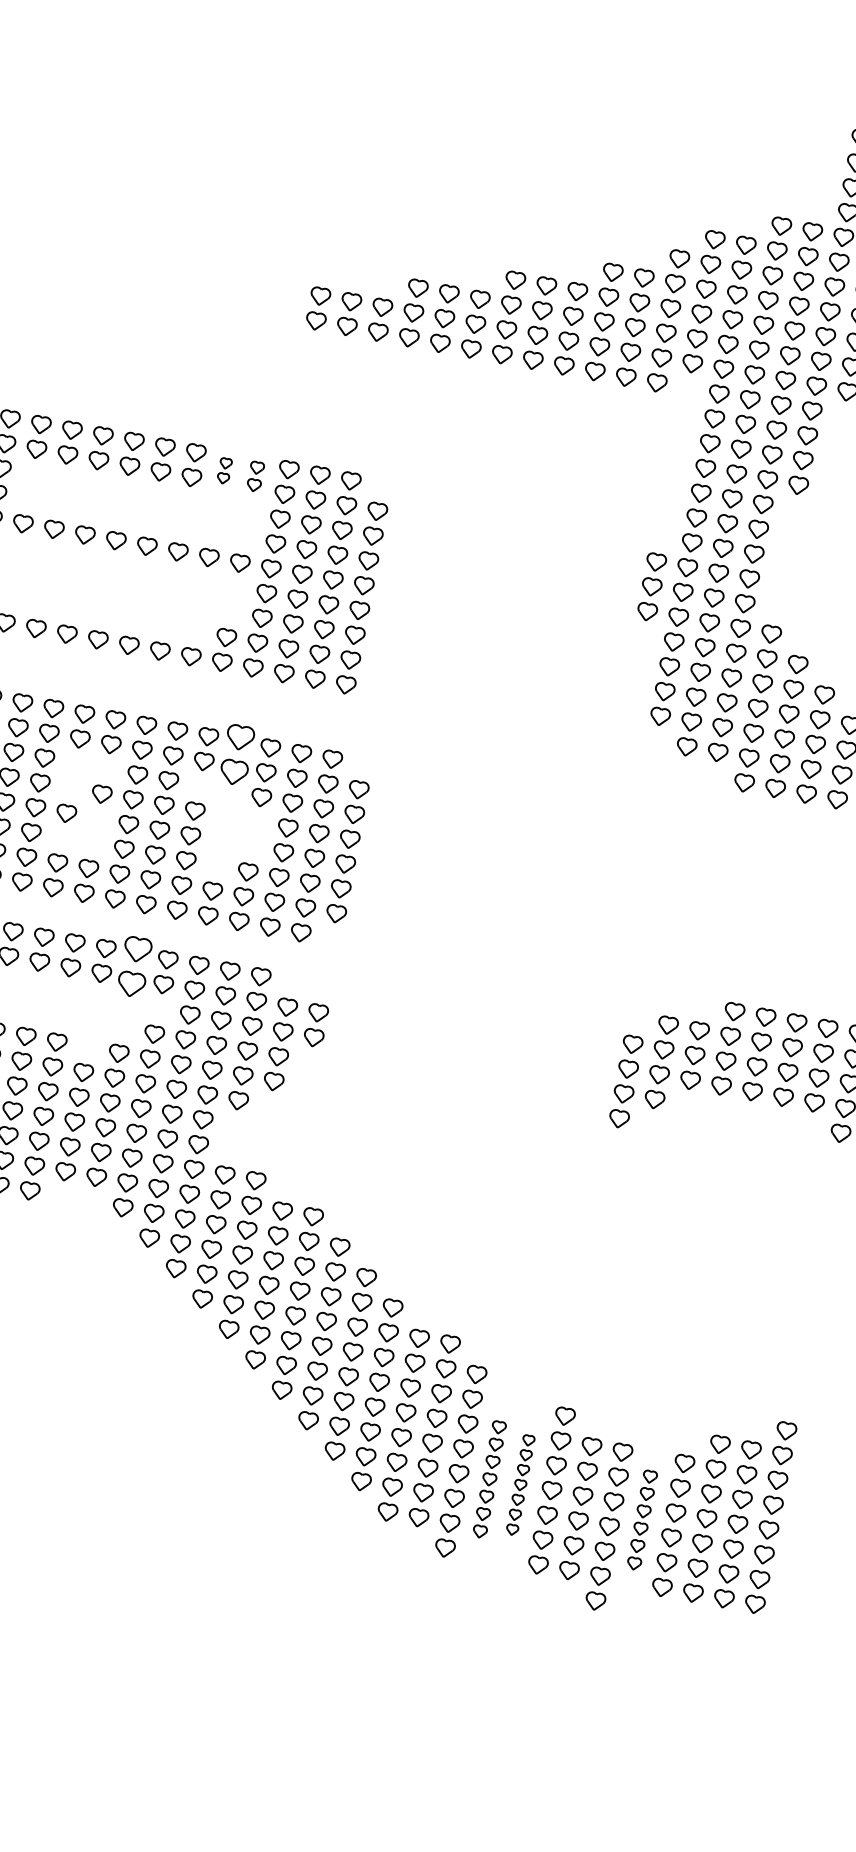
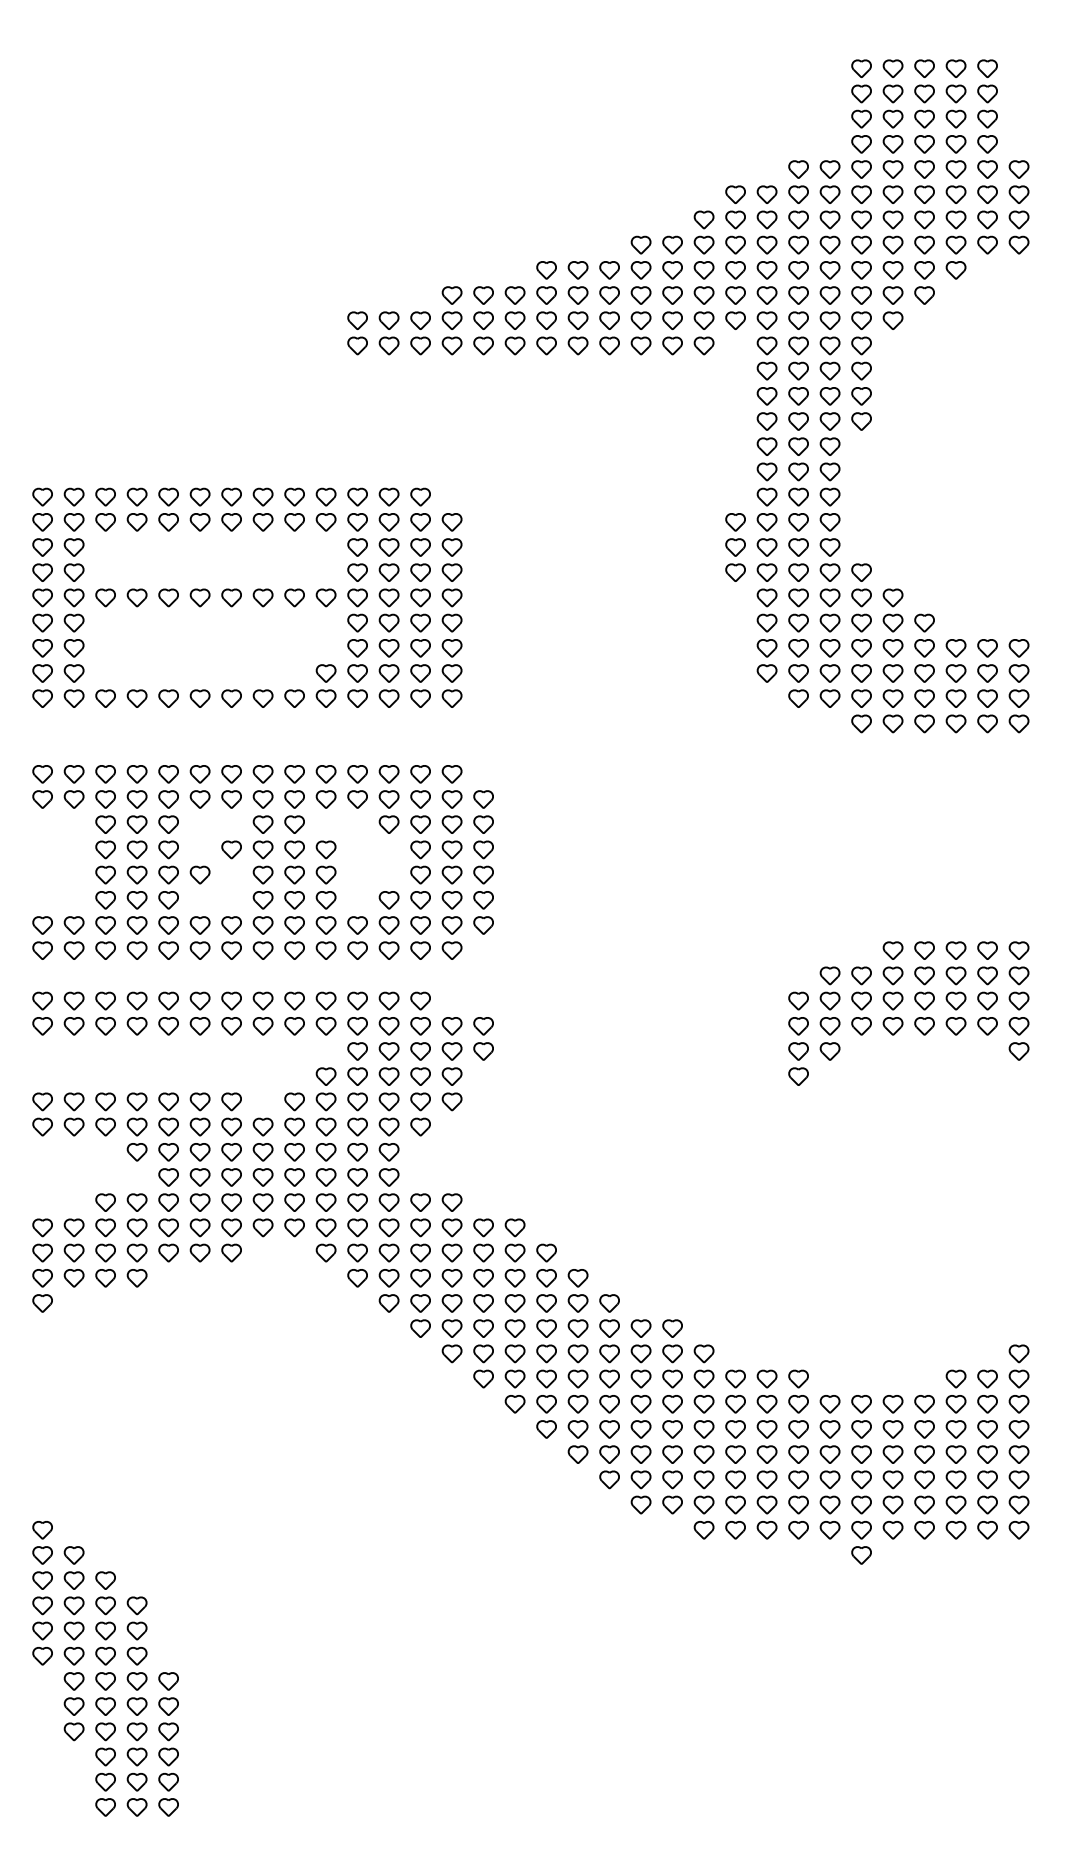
part: (224, 470) -> (294, 509), size x1.67
part: (255, 476) -> (325, 509), size x1.43
part: (237, 754) -> (357, 786), size x0.71
part: (134, 966) -> (294, 1013), size x0.71
part: (489, 1479) -> (735, 1454), size x1.43
part: (520, 1485) -> (766, 1454), size x1.67
part: (641, 1520) -> (892, 1467), size x1.43

